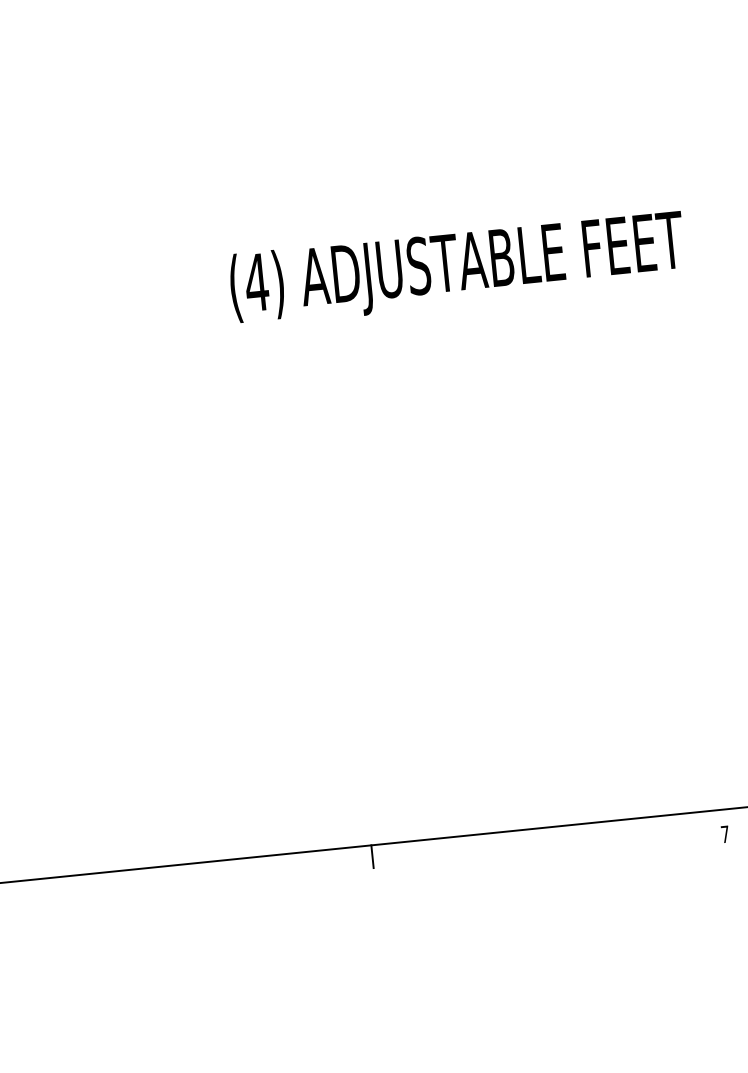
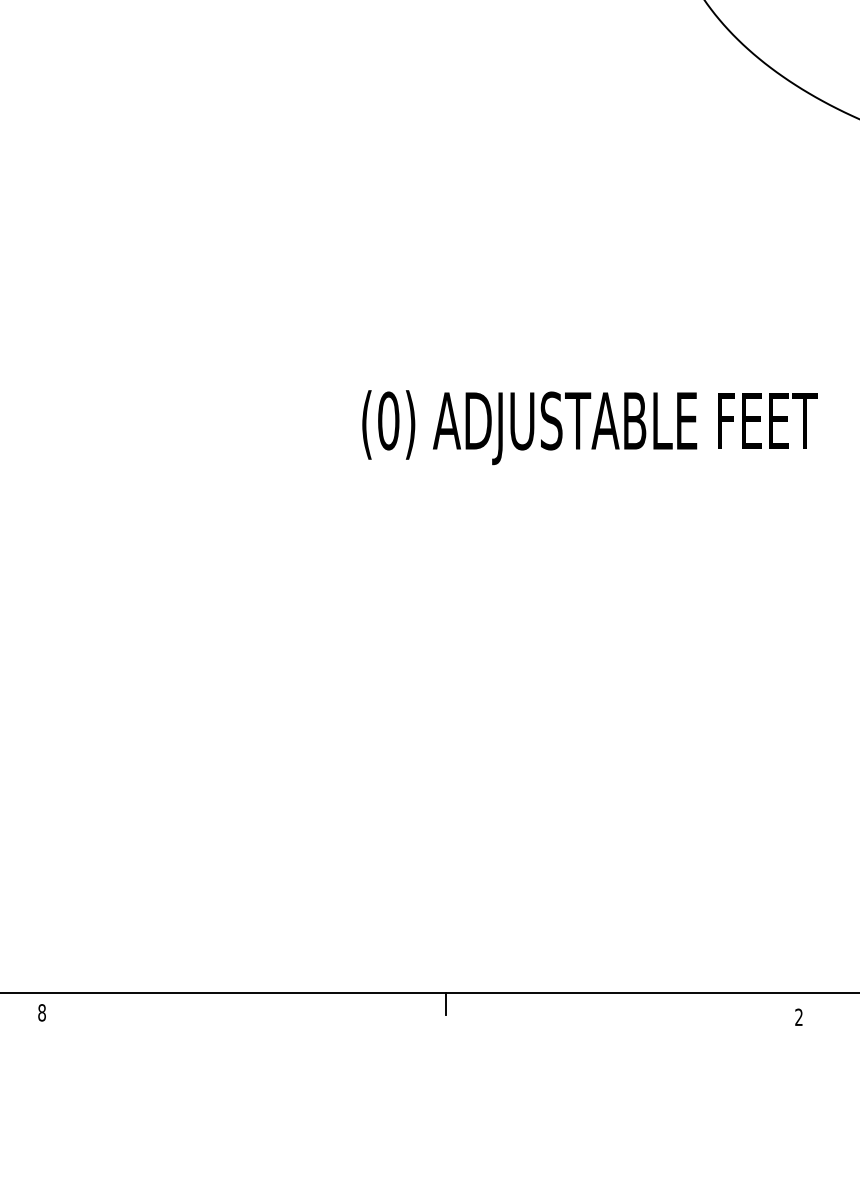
text: (256, 282) -> (388, 420), (4) -> (0)
text: (724, 833) -> (798, 1016), 7 -> 2

